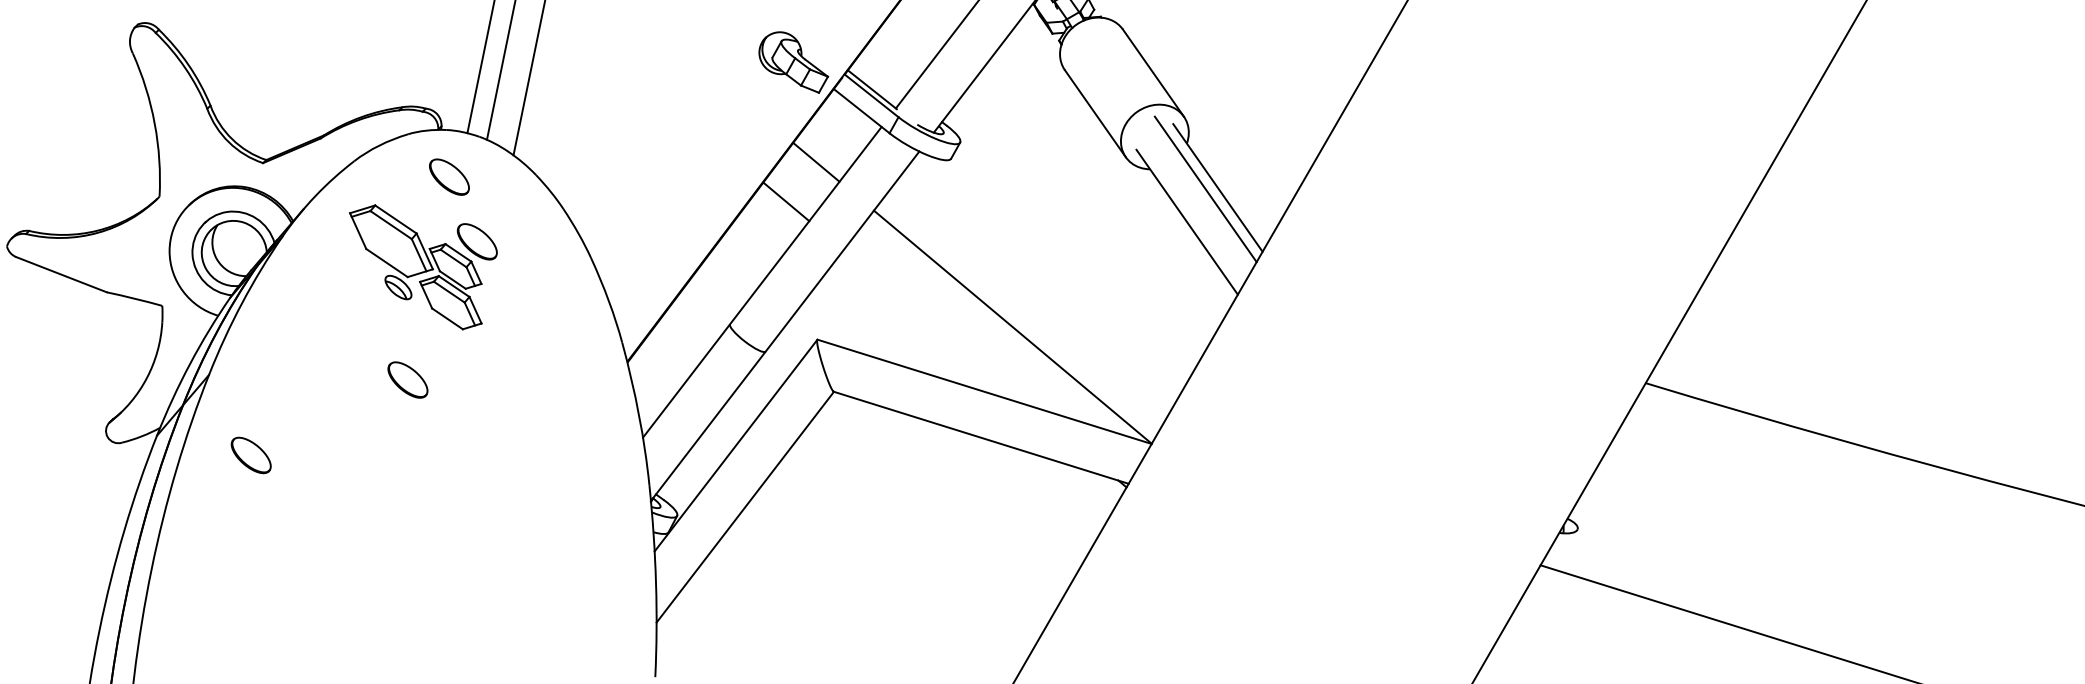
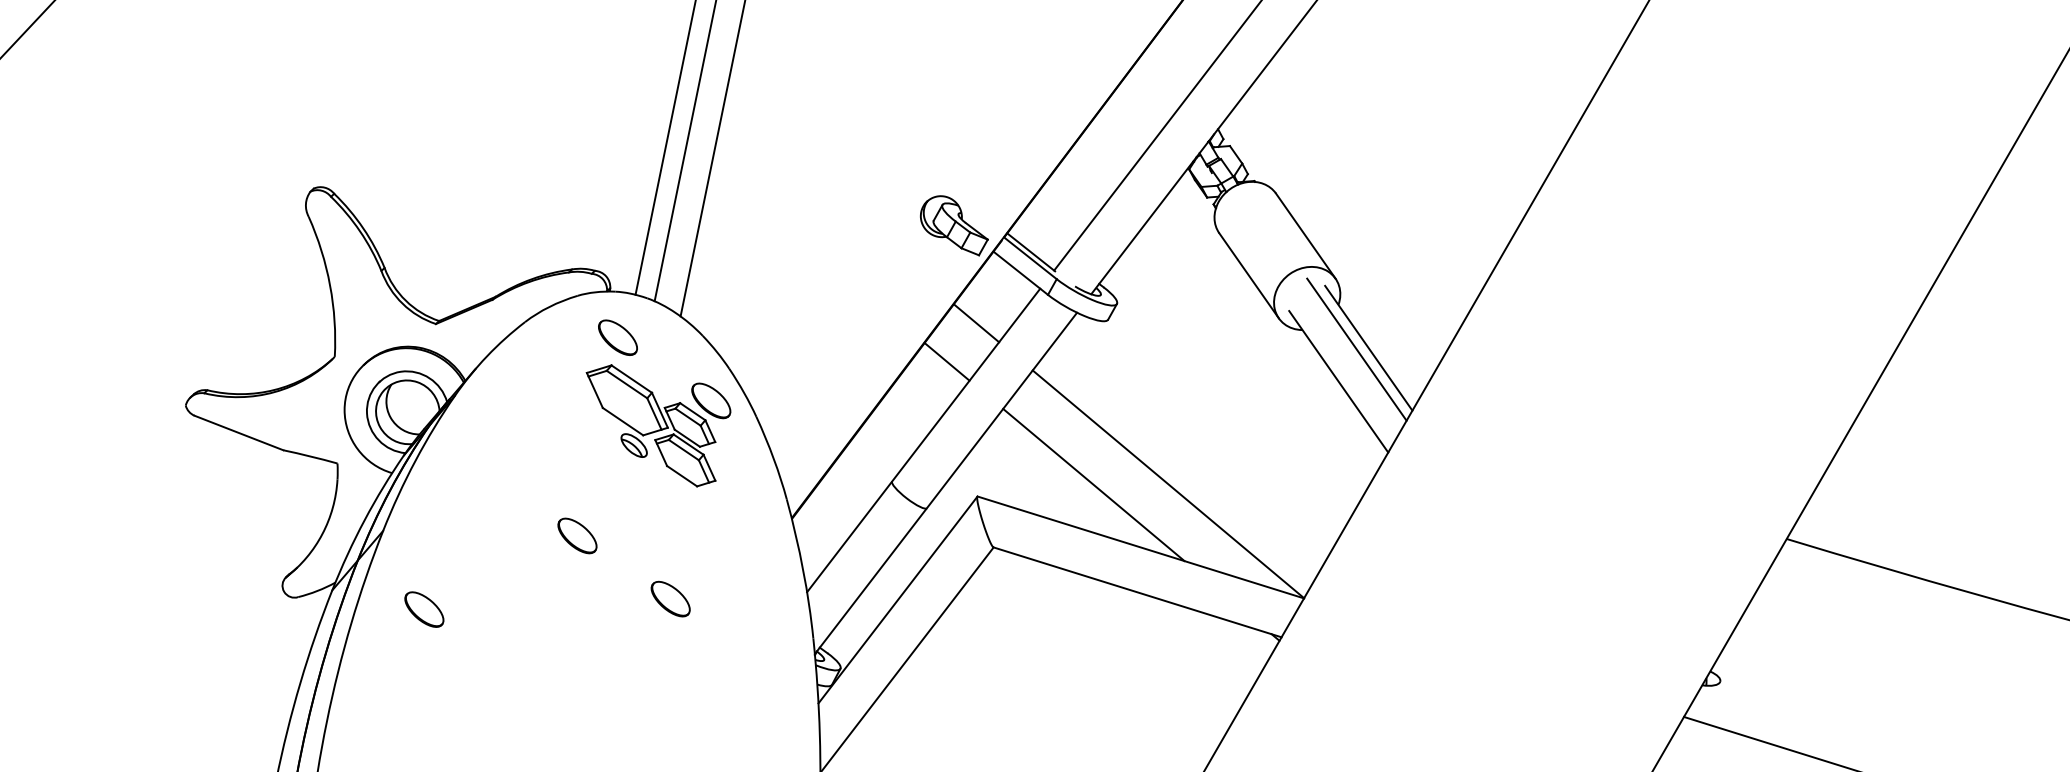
part: (423, 266) -> (658, 425), moved
line: (936, 327) -> (1093, 484), added
part: (503, 444) -> (670, 598), added

